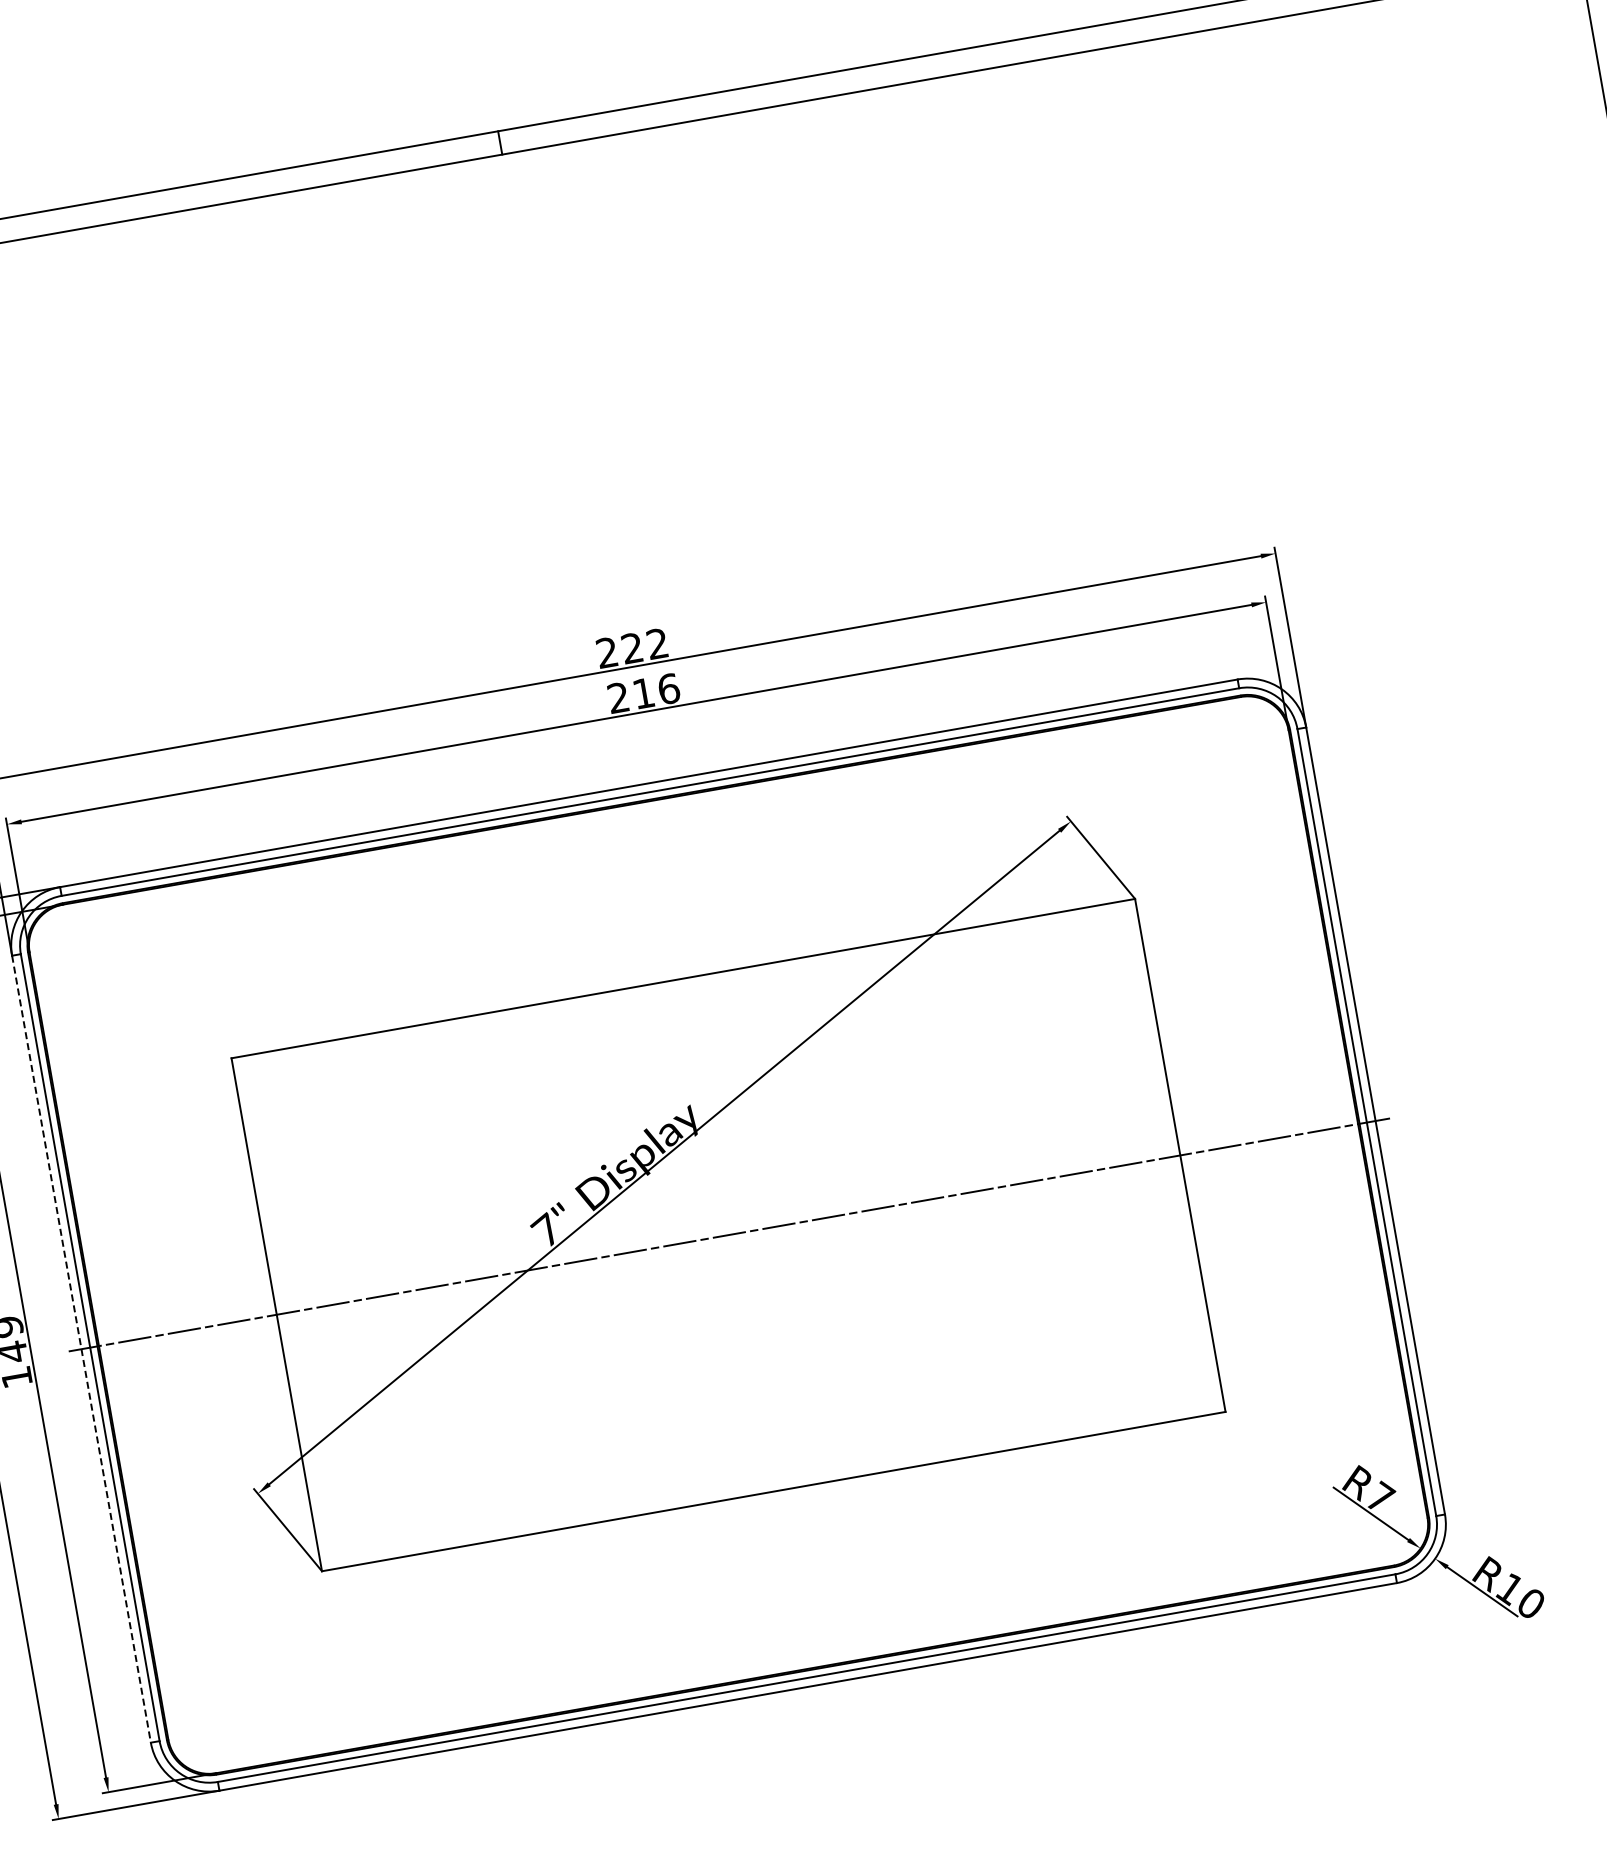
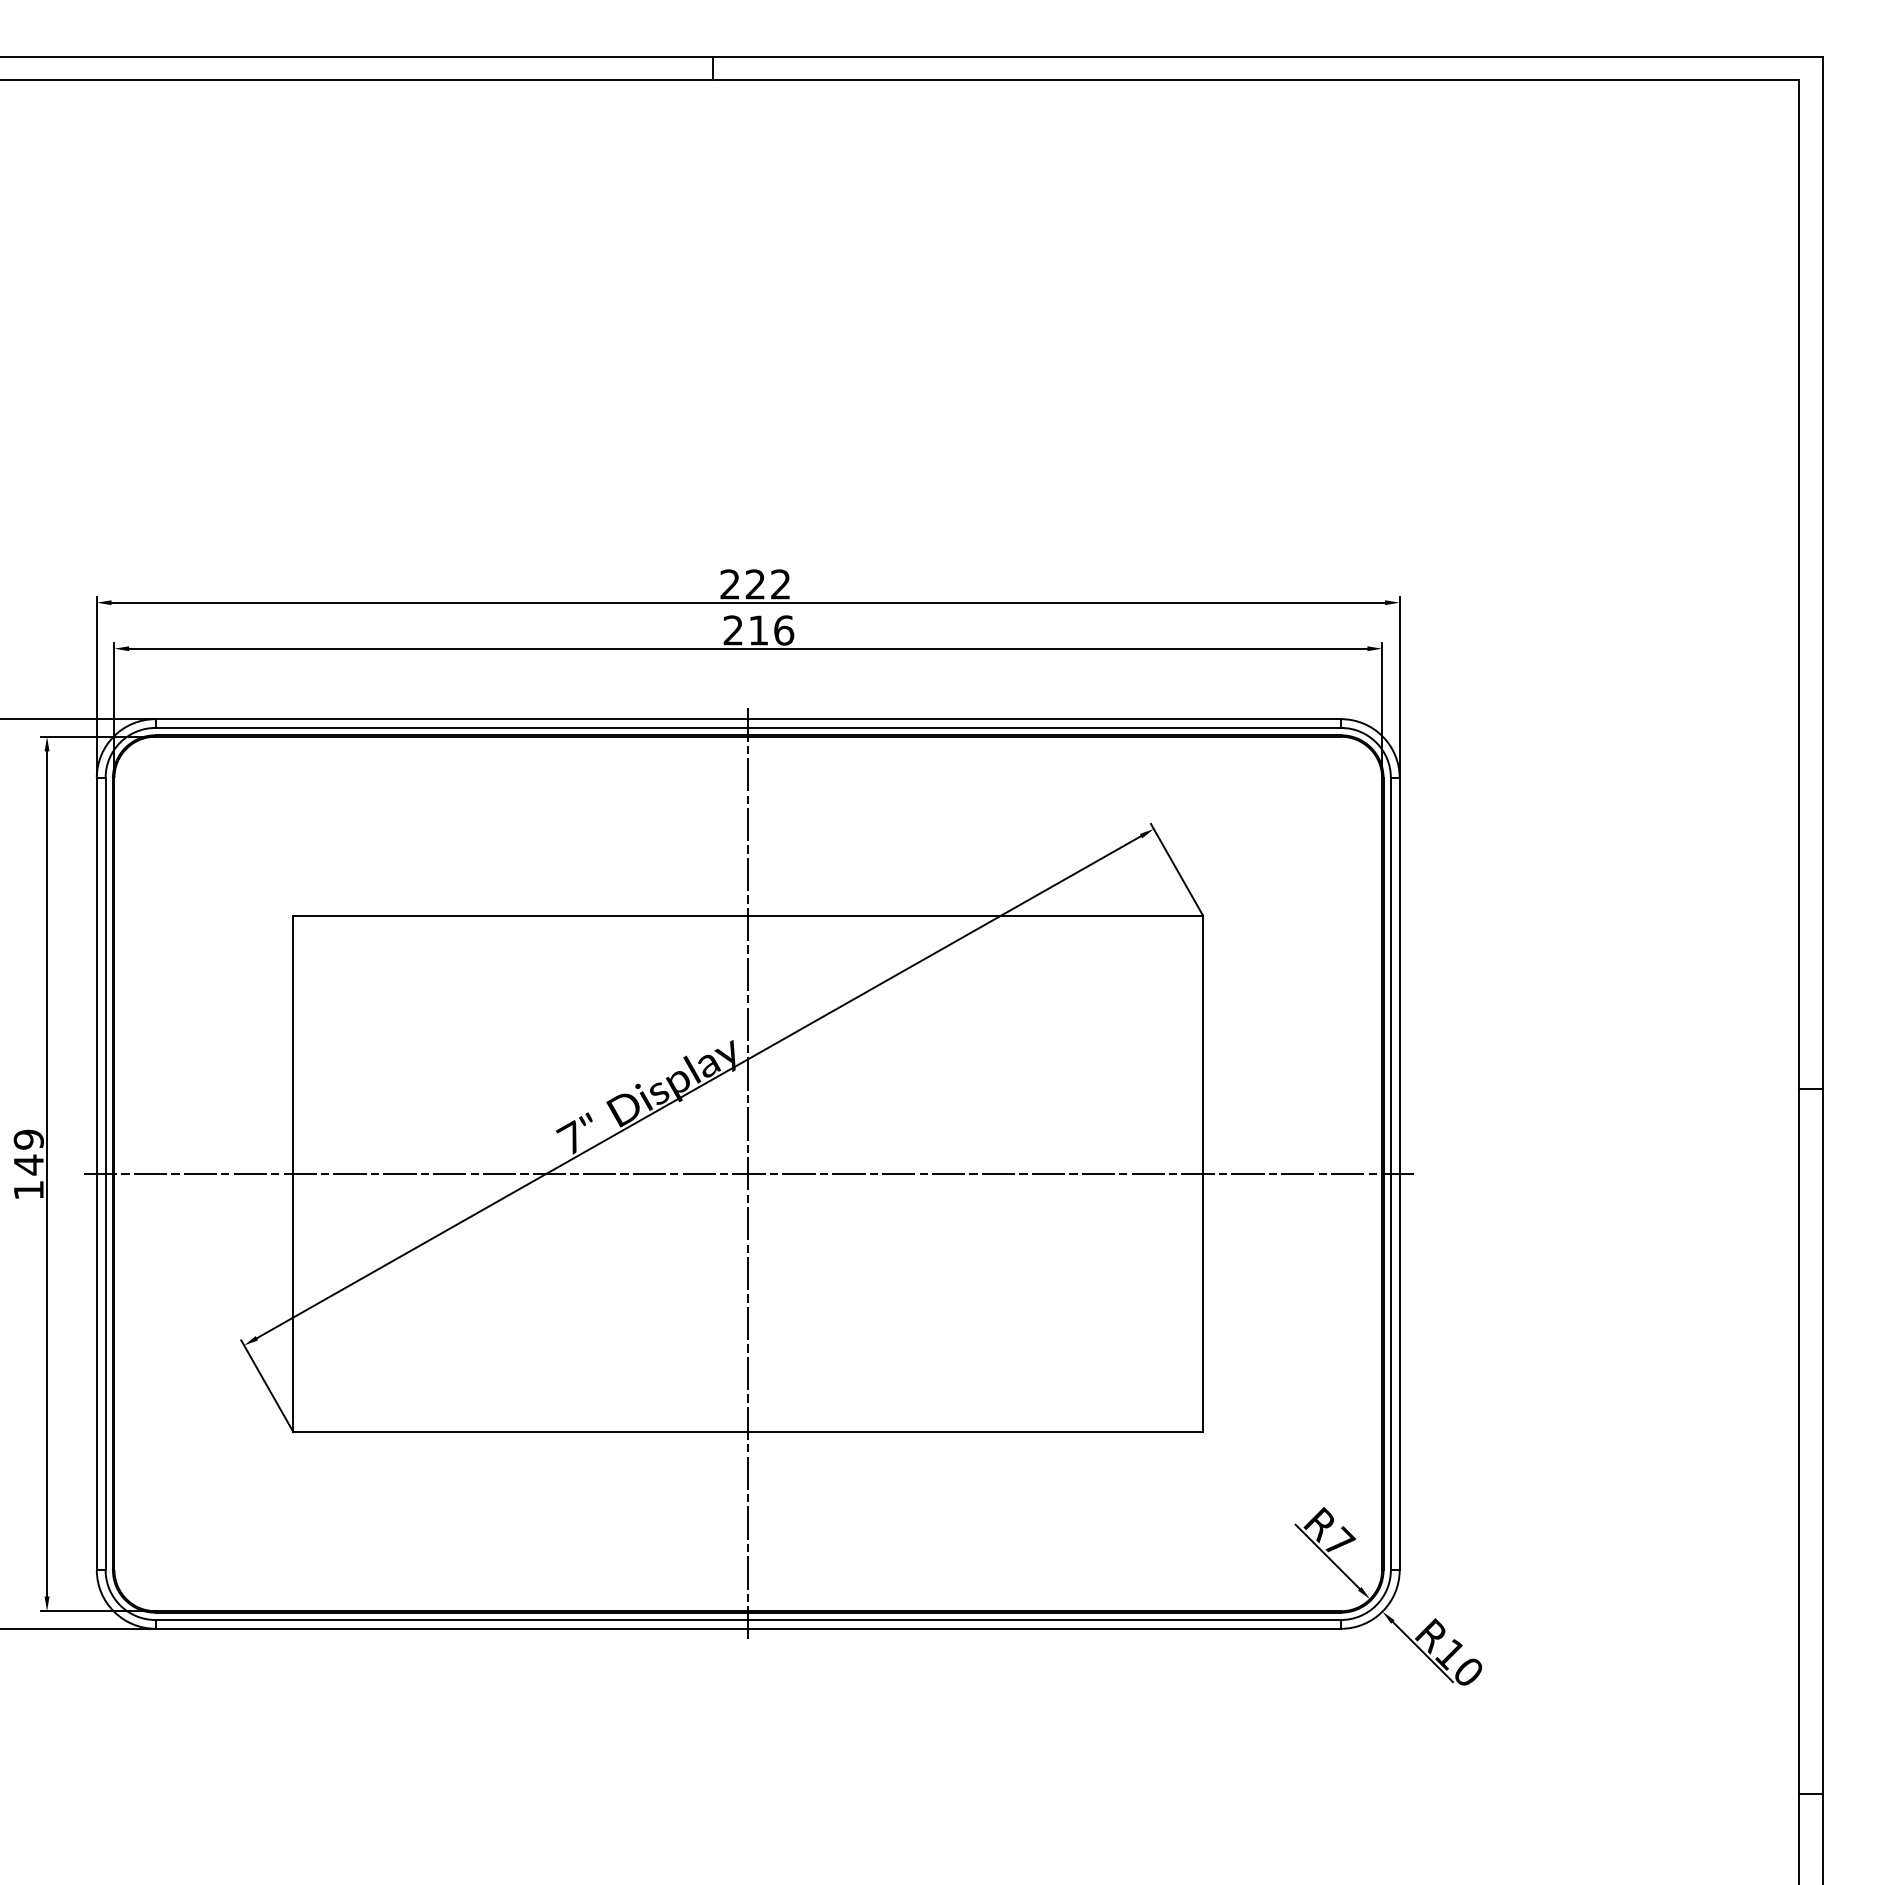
line: (729, 1236) -> (748, 1175), added
line: (81, 1349) -> (96, 1174), dashed -> solid

